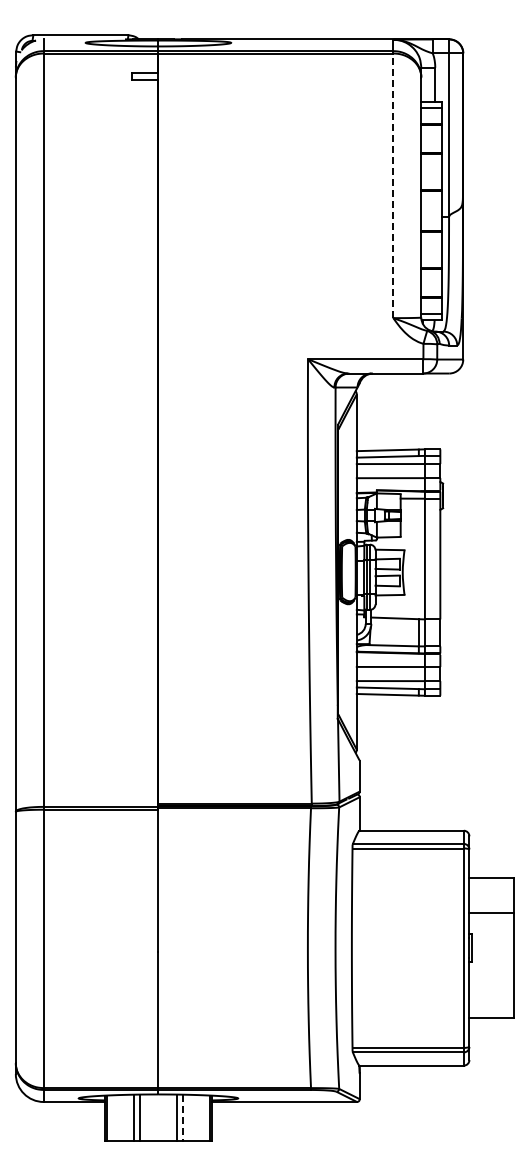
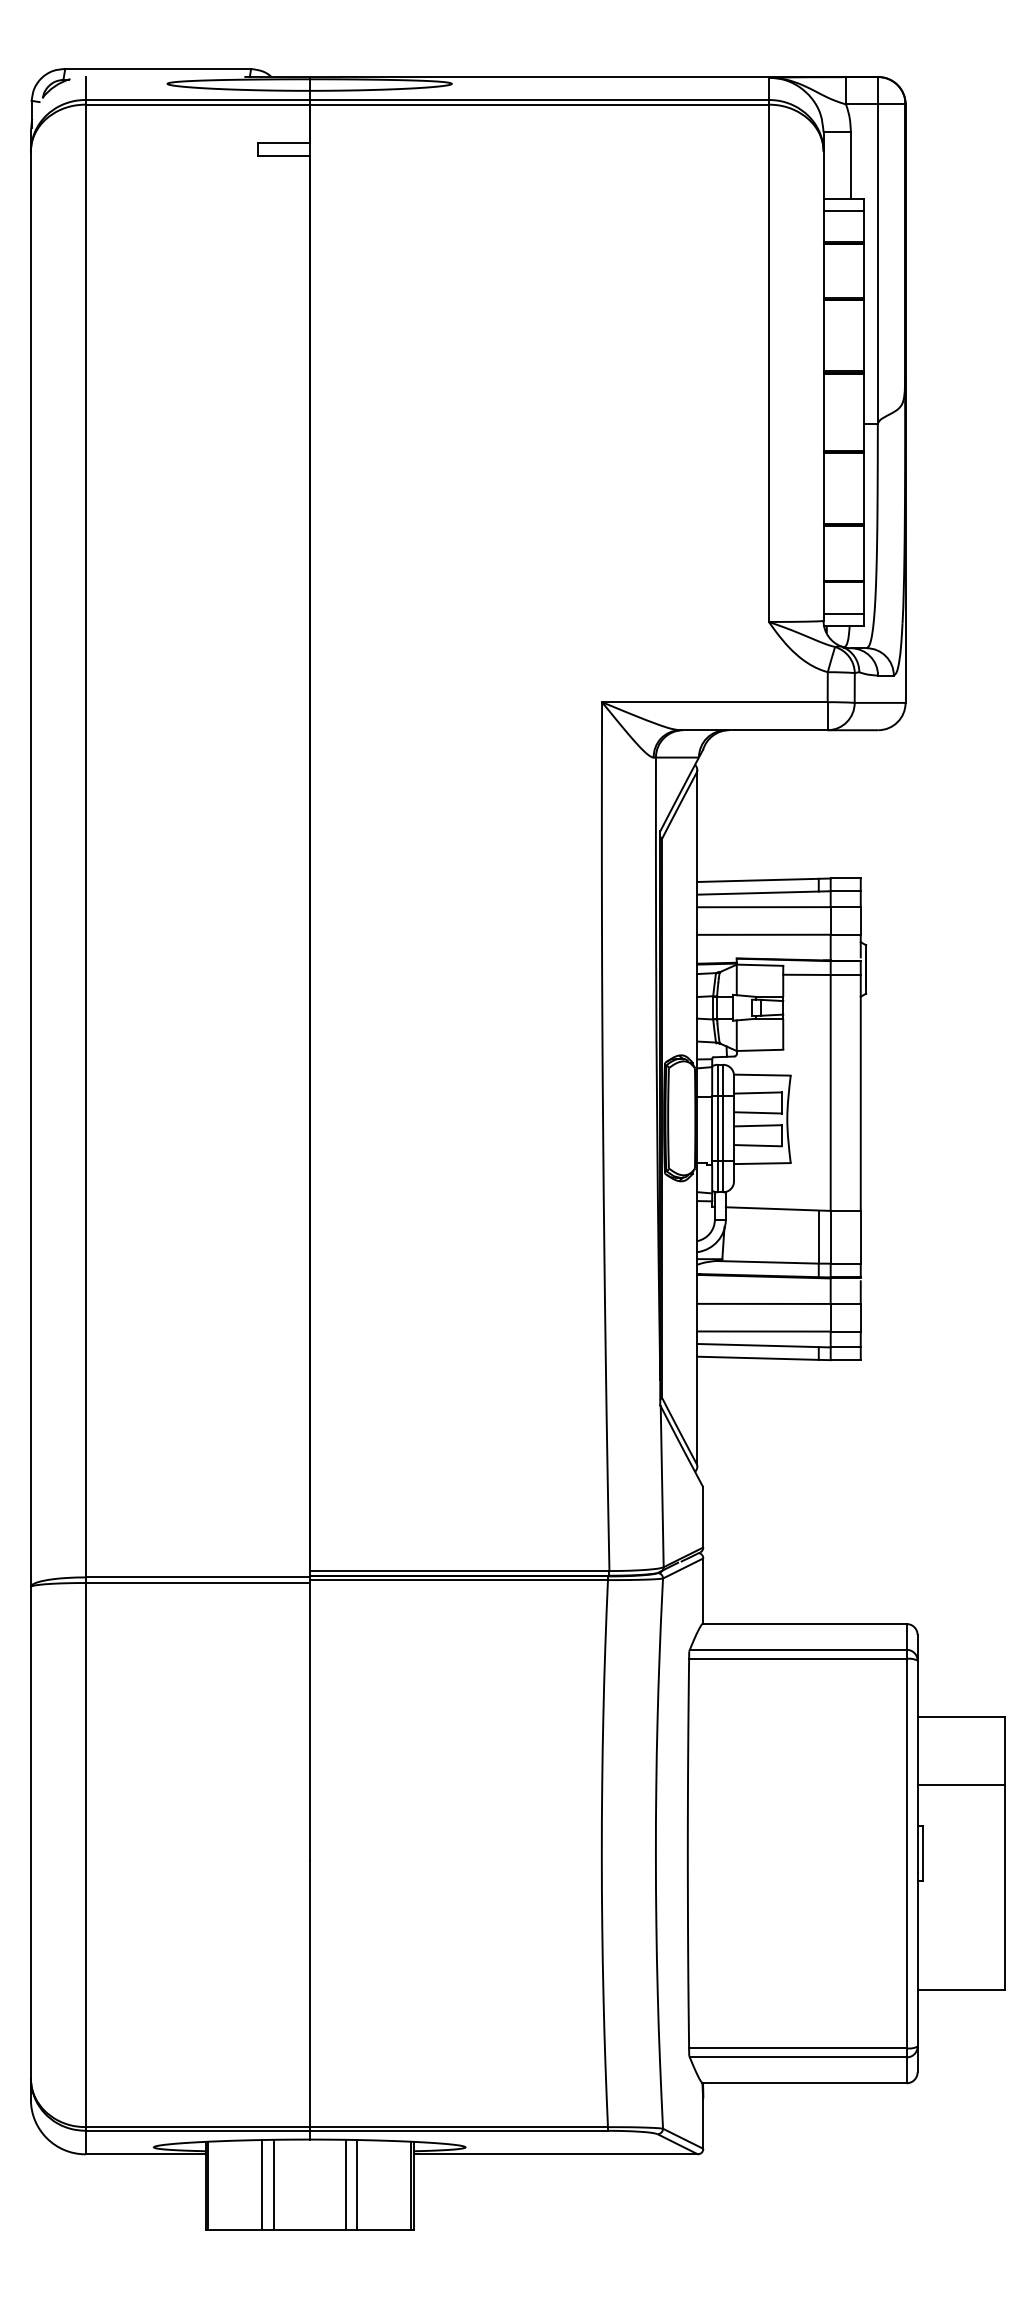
line: (393, 185) -> (769, 362), dashed -> solid
line: (182, 1118) -> (356, 2186), dashed -> solid

